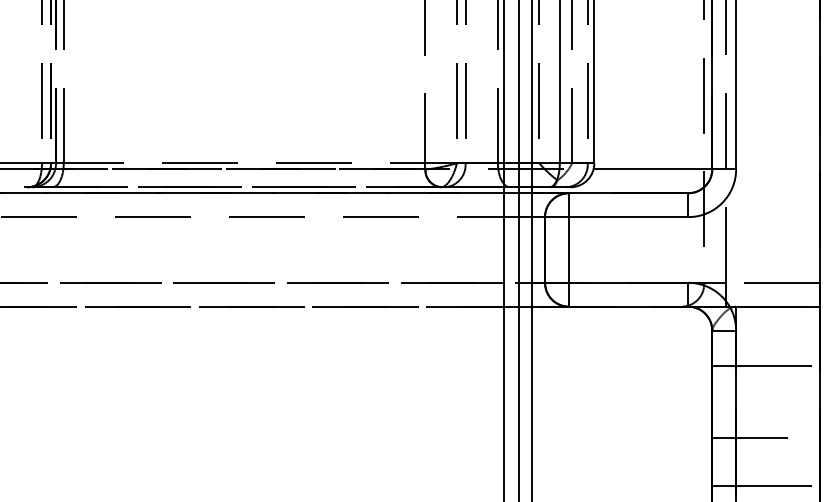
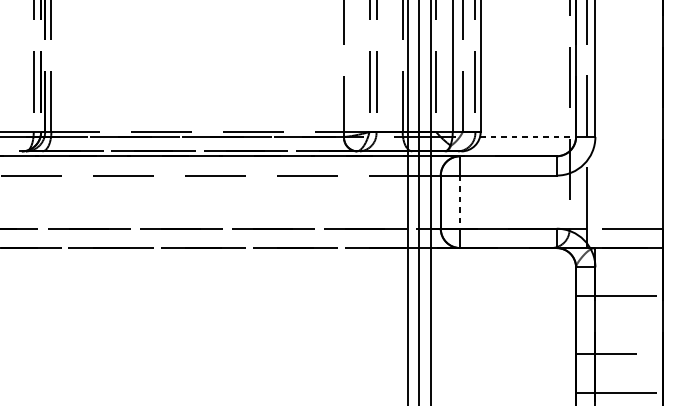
line: (653, 169) -> (528, 137), solid -> dashed
line: (568, 249) -> (459, 201), solid -> dashed

